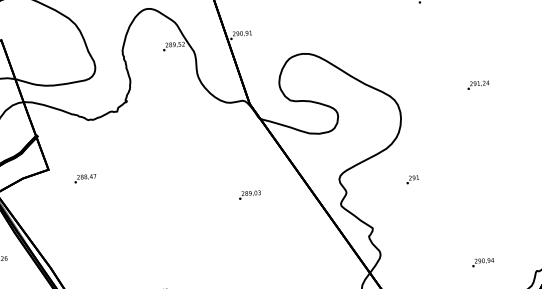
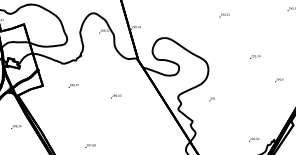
text: (478, 84) -> (255, 56), moved
text: (84, 177) -> (73, 85), moved
text: (250, 194) -> (116, 96), moved
text: (483, 261) -> (254, 139), moved

